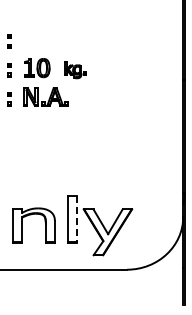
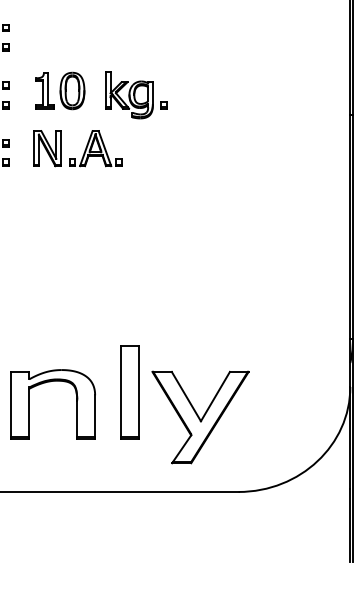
part: (75, 69) -> (136, 93), size x1.43
line: (76, 220) -> (138, 394), dashed -> solid

